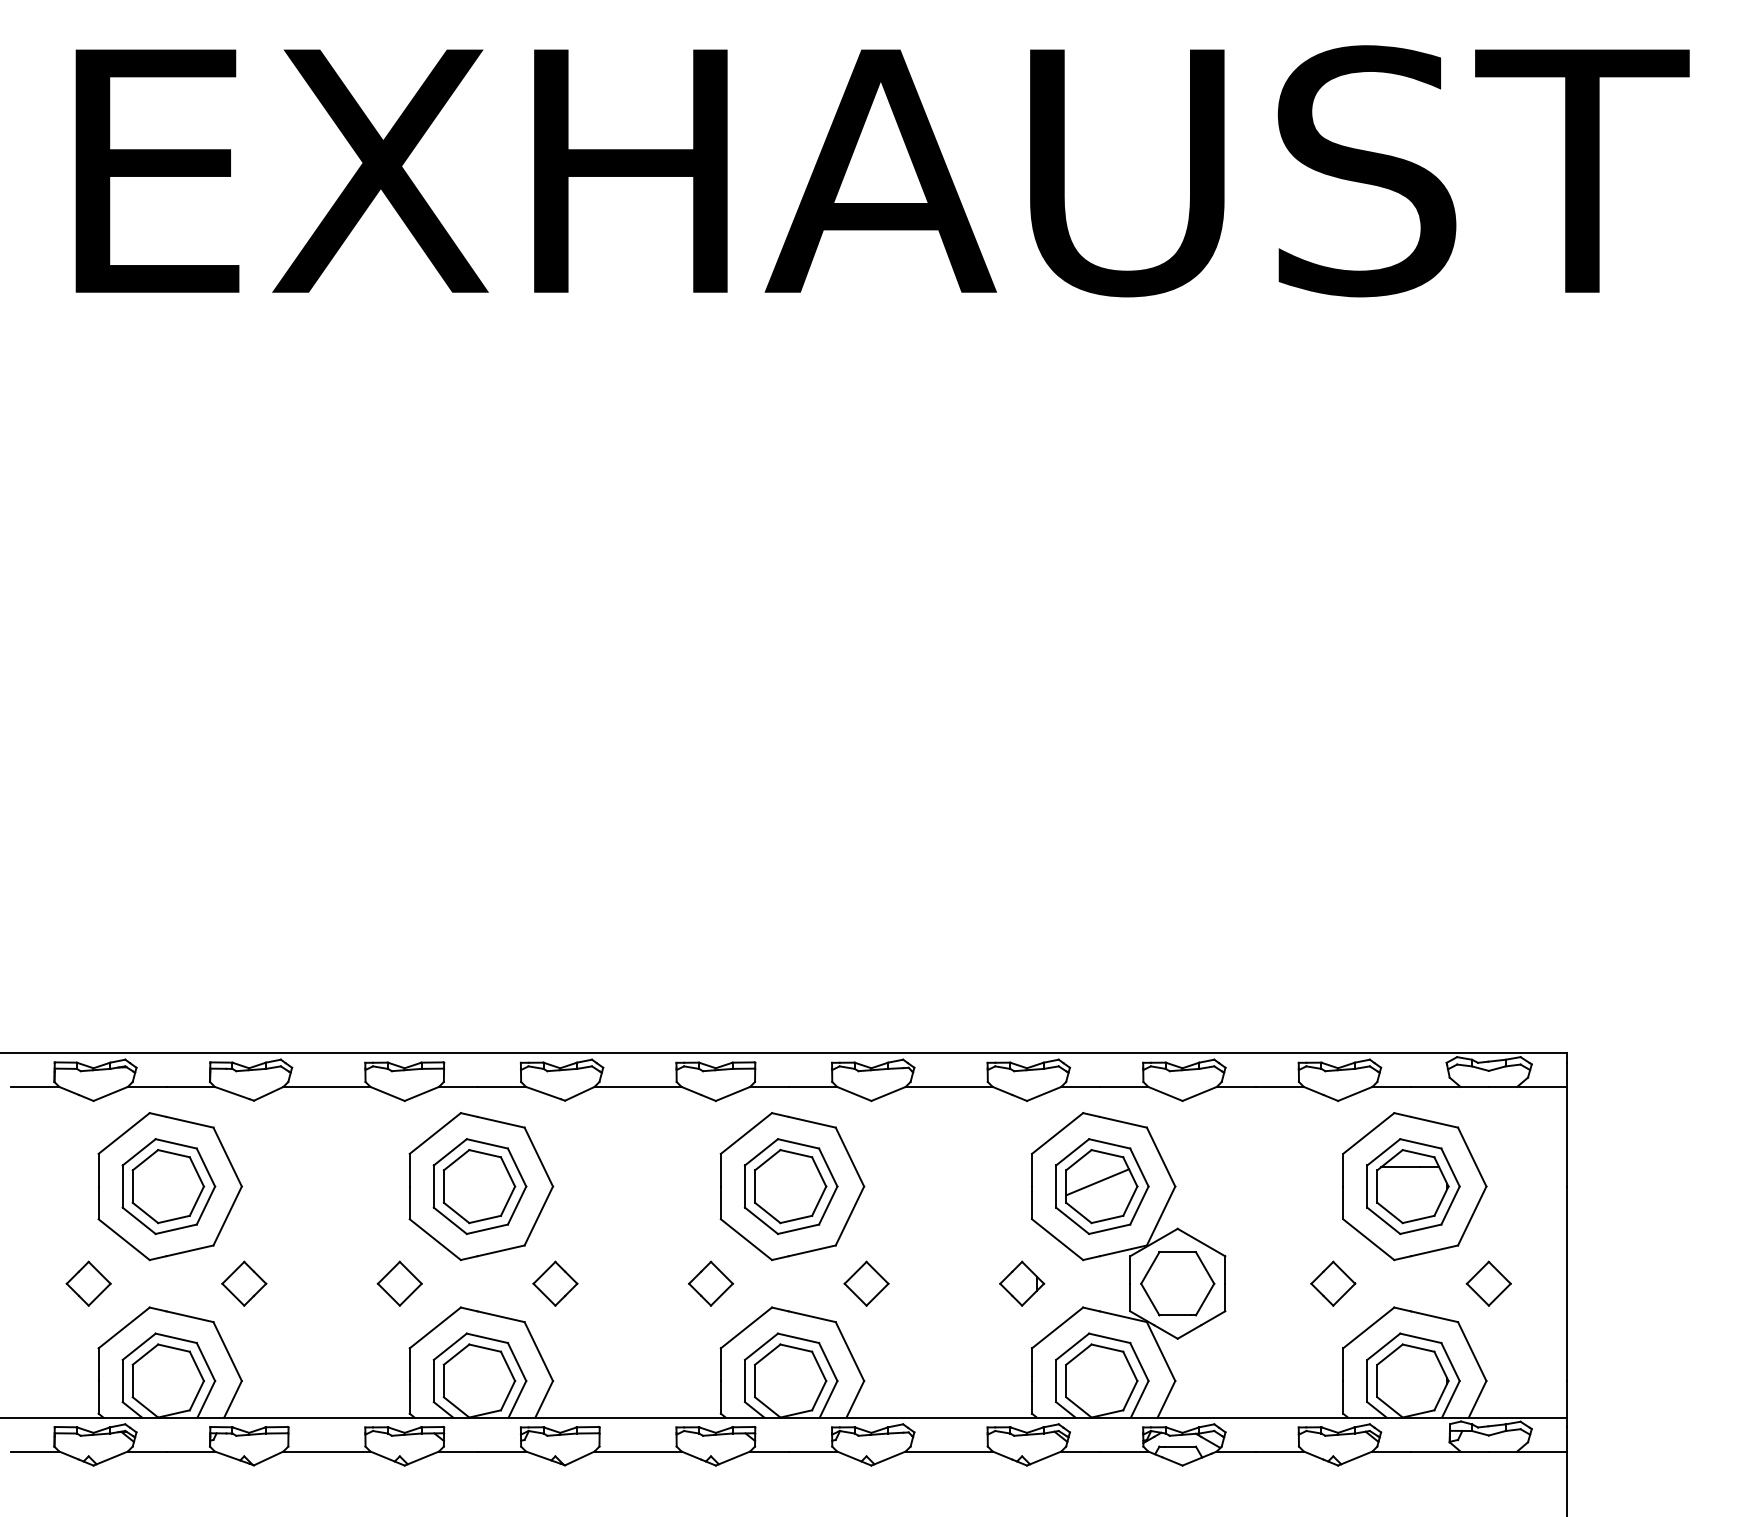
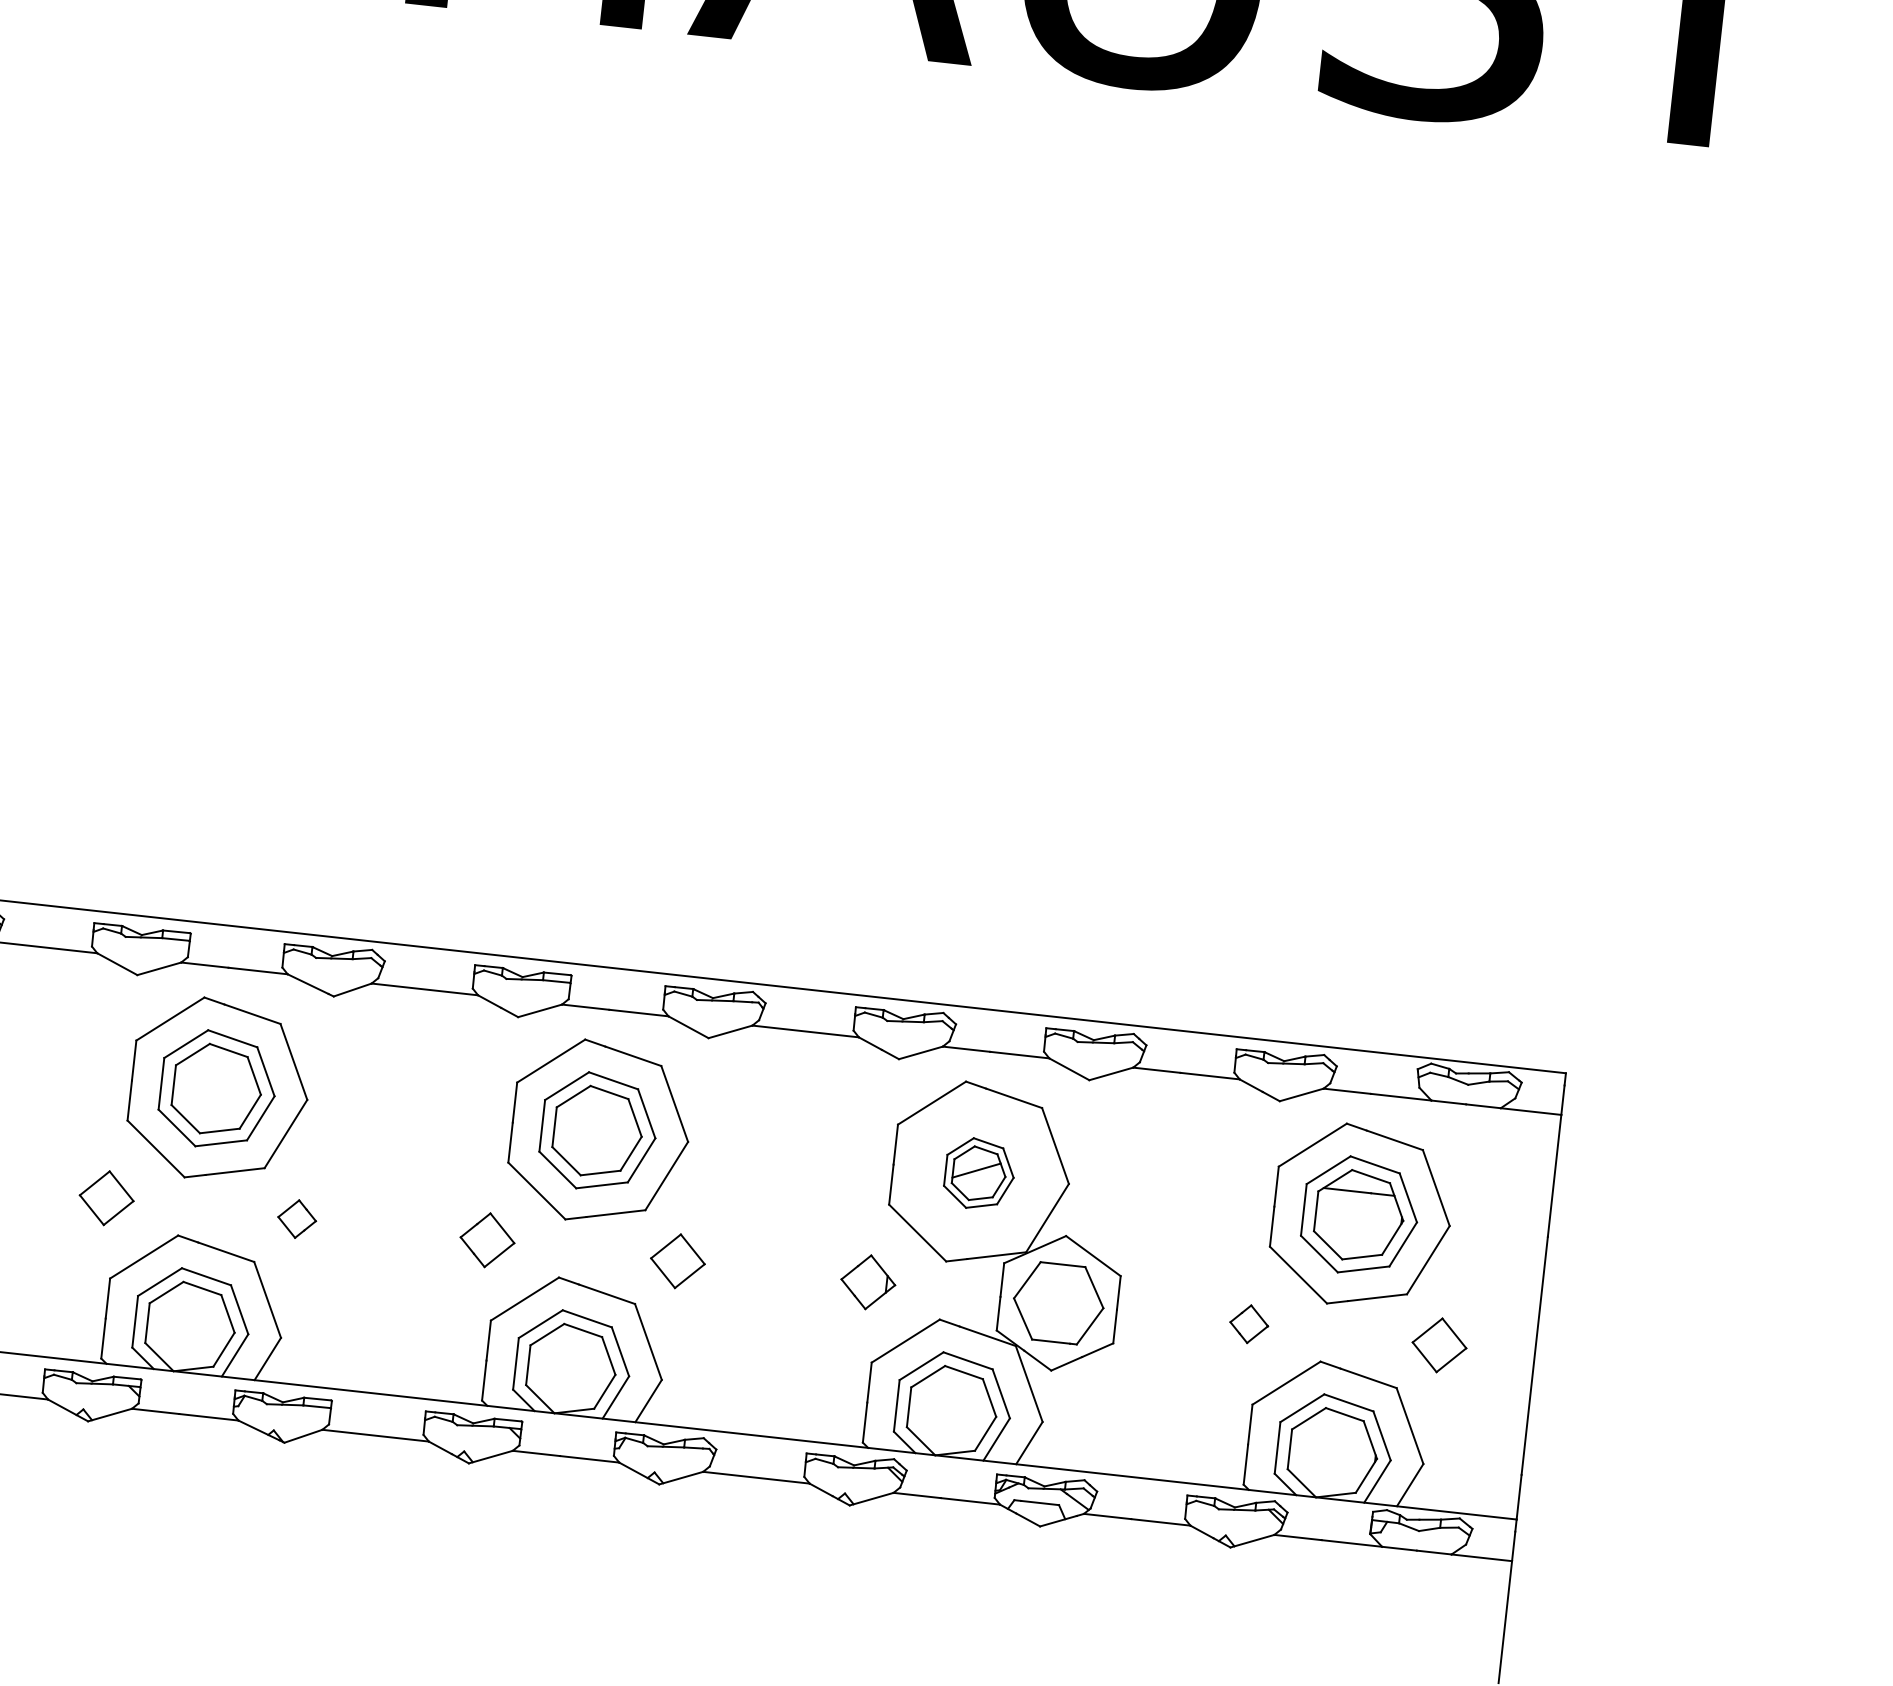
part: (1102, 1186) -> (979, 1174), size x0.6
part: (555, 1283) -> (297, 1218), size x0.7
part: (1333, 1283) -> (1249, 1324), size x0.7

